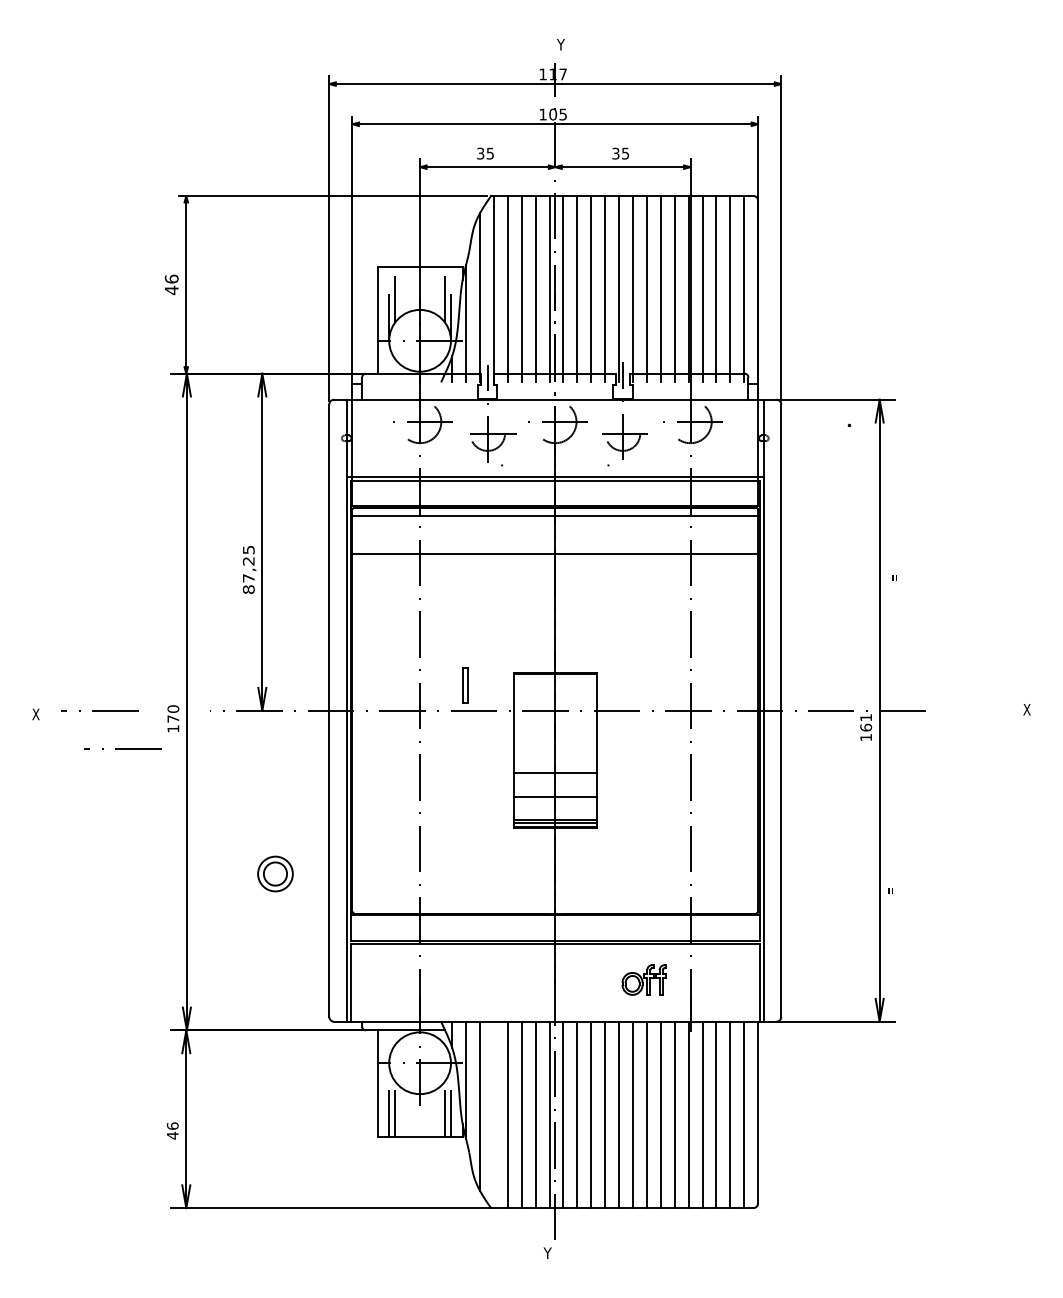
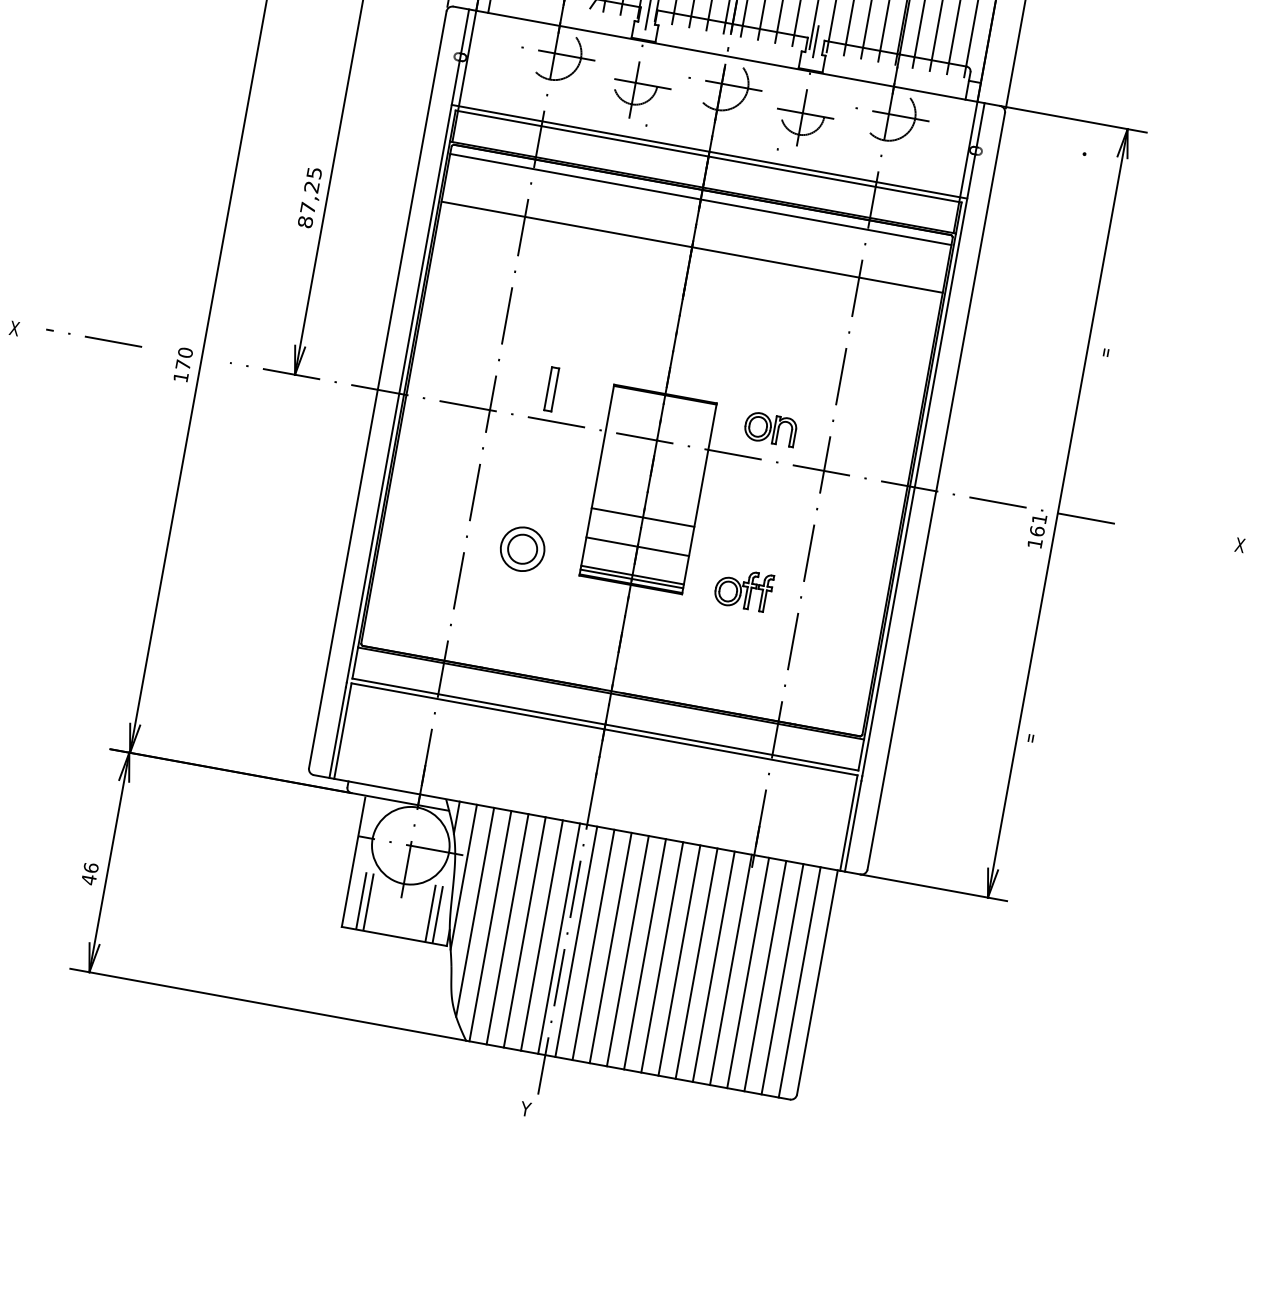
part: (642, 685) -> (770, 428), added
line: (122, 748) -> (113, 390), removed
part: (275, 873) -> (522, 548), moved
part: (643, 979) -> (742, 588), moved
line: (493, 1114) -> (490, 925), added

